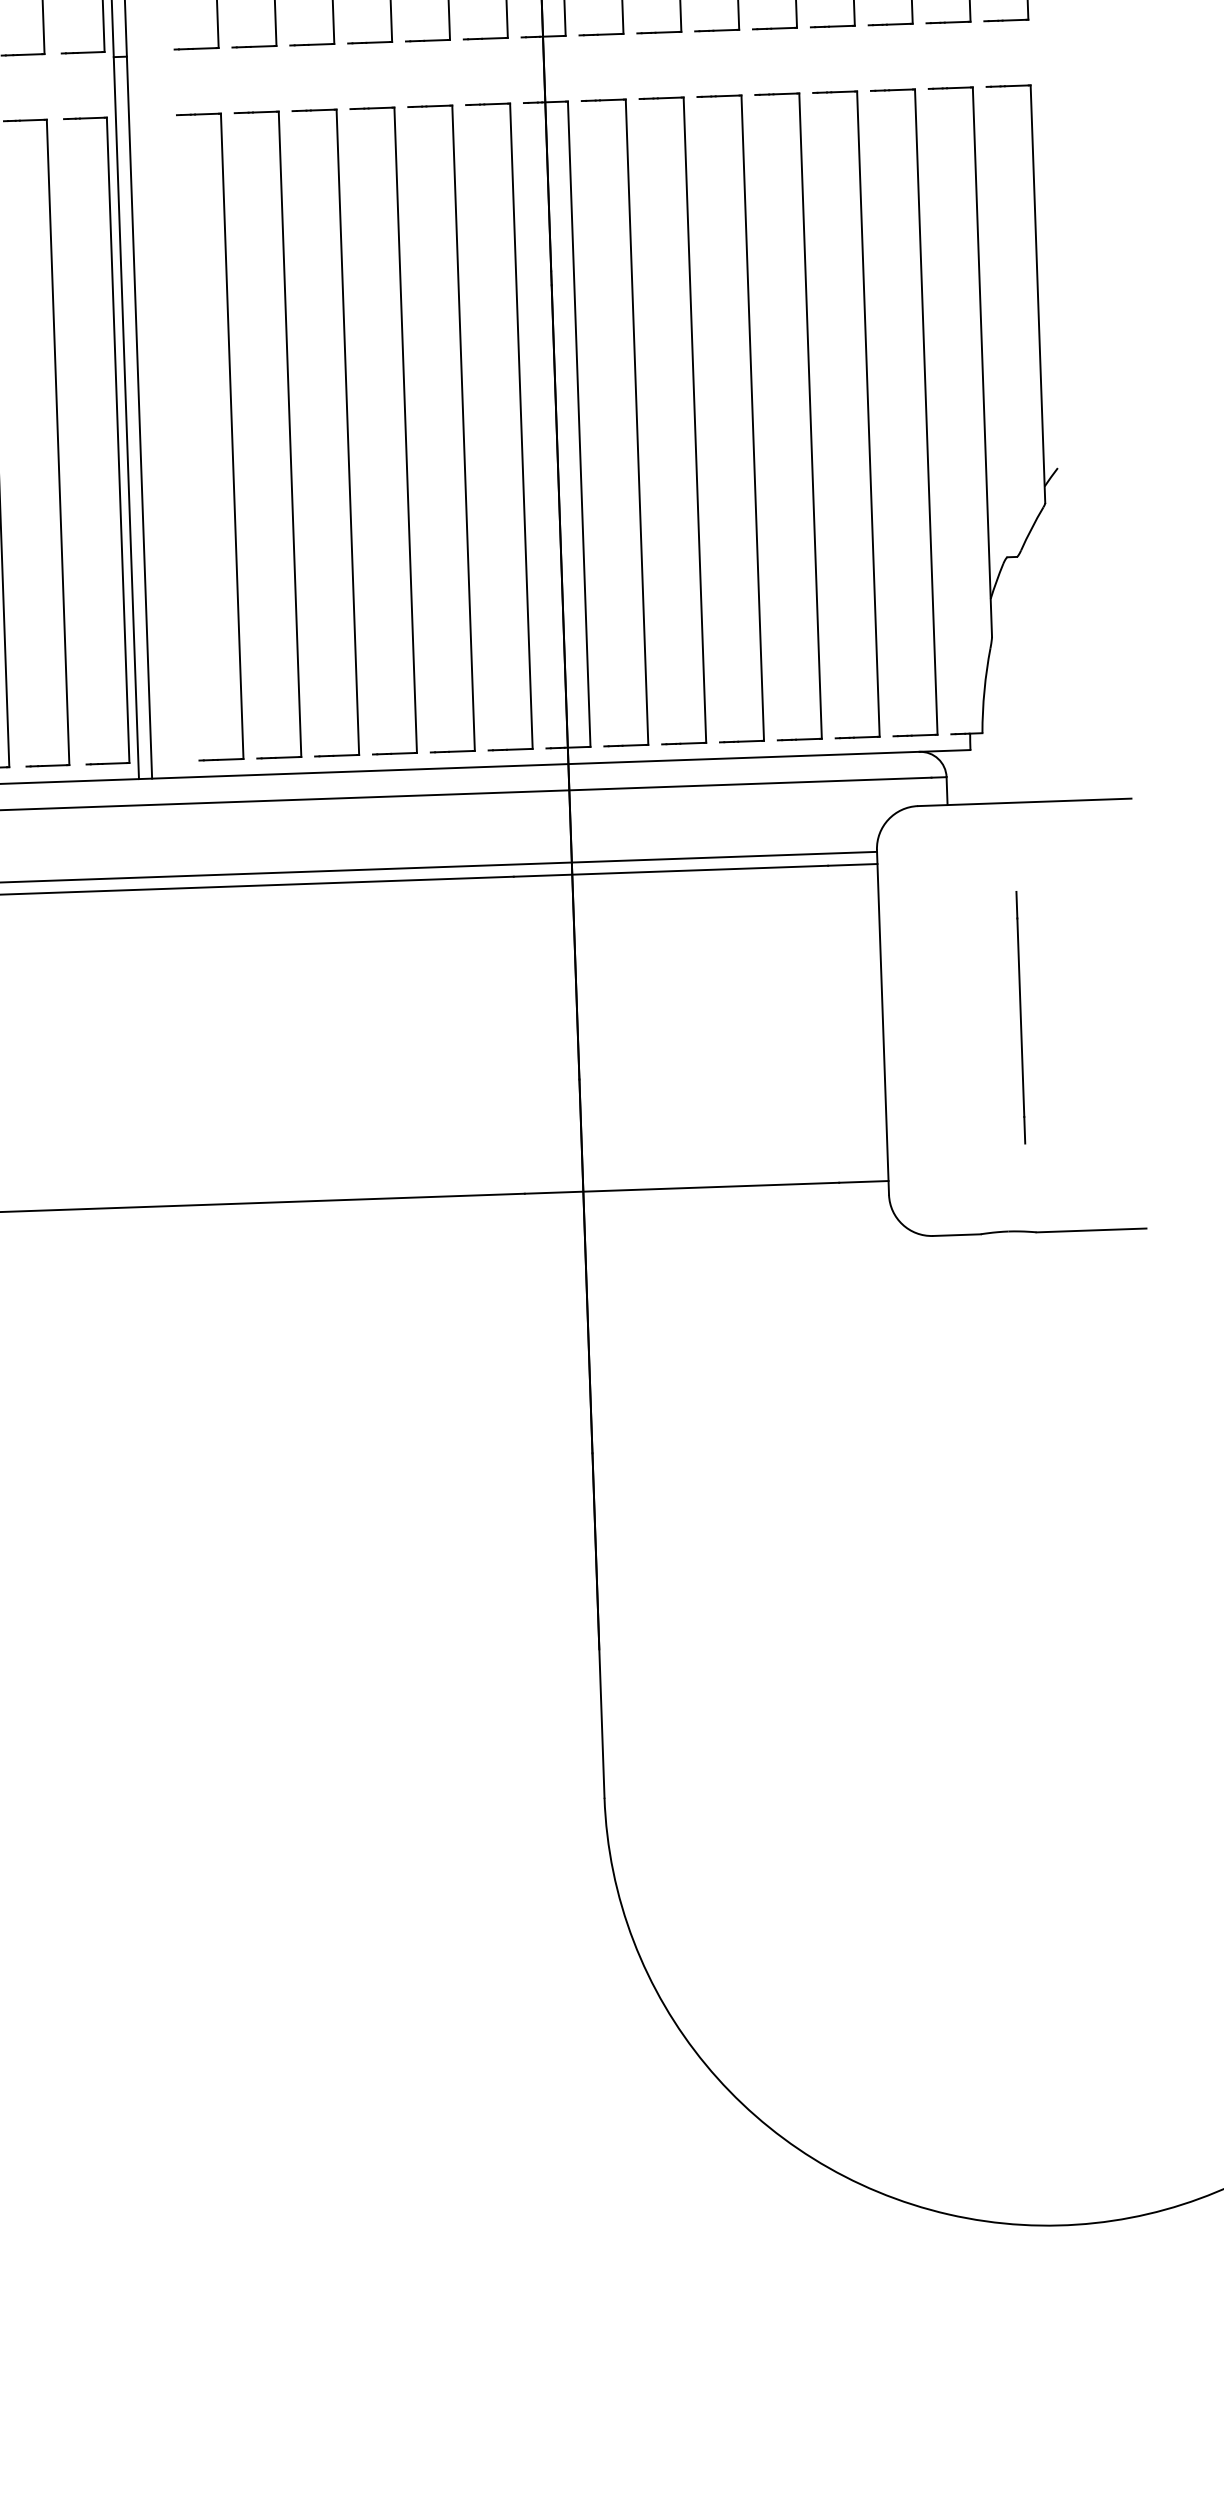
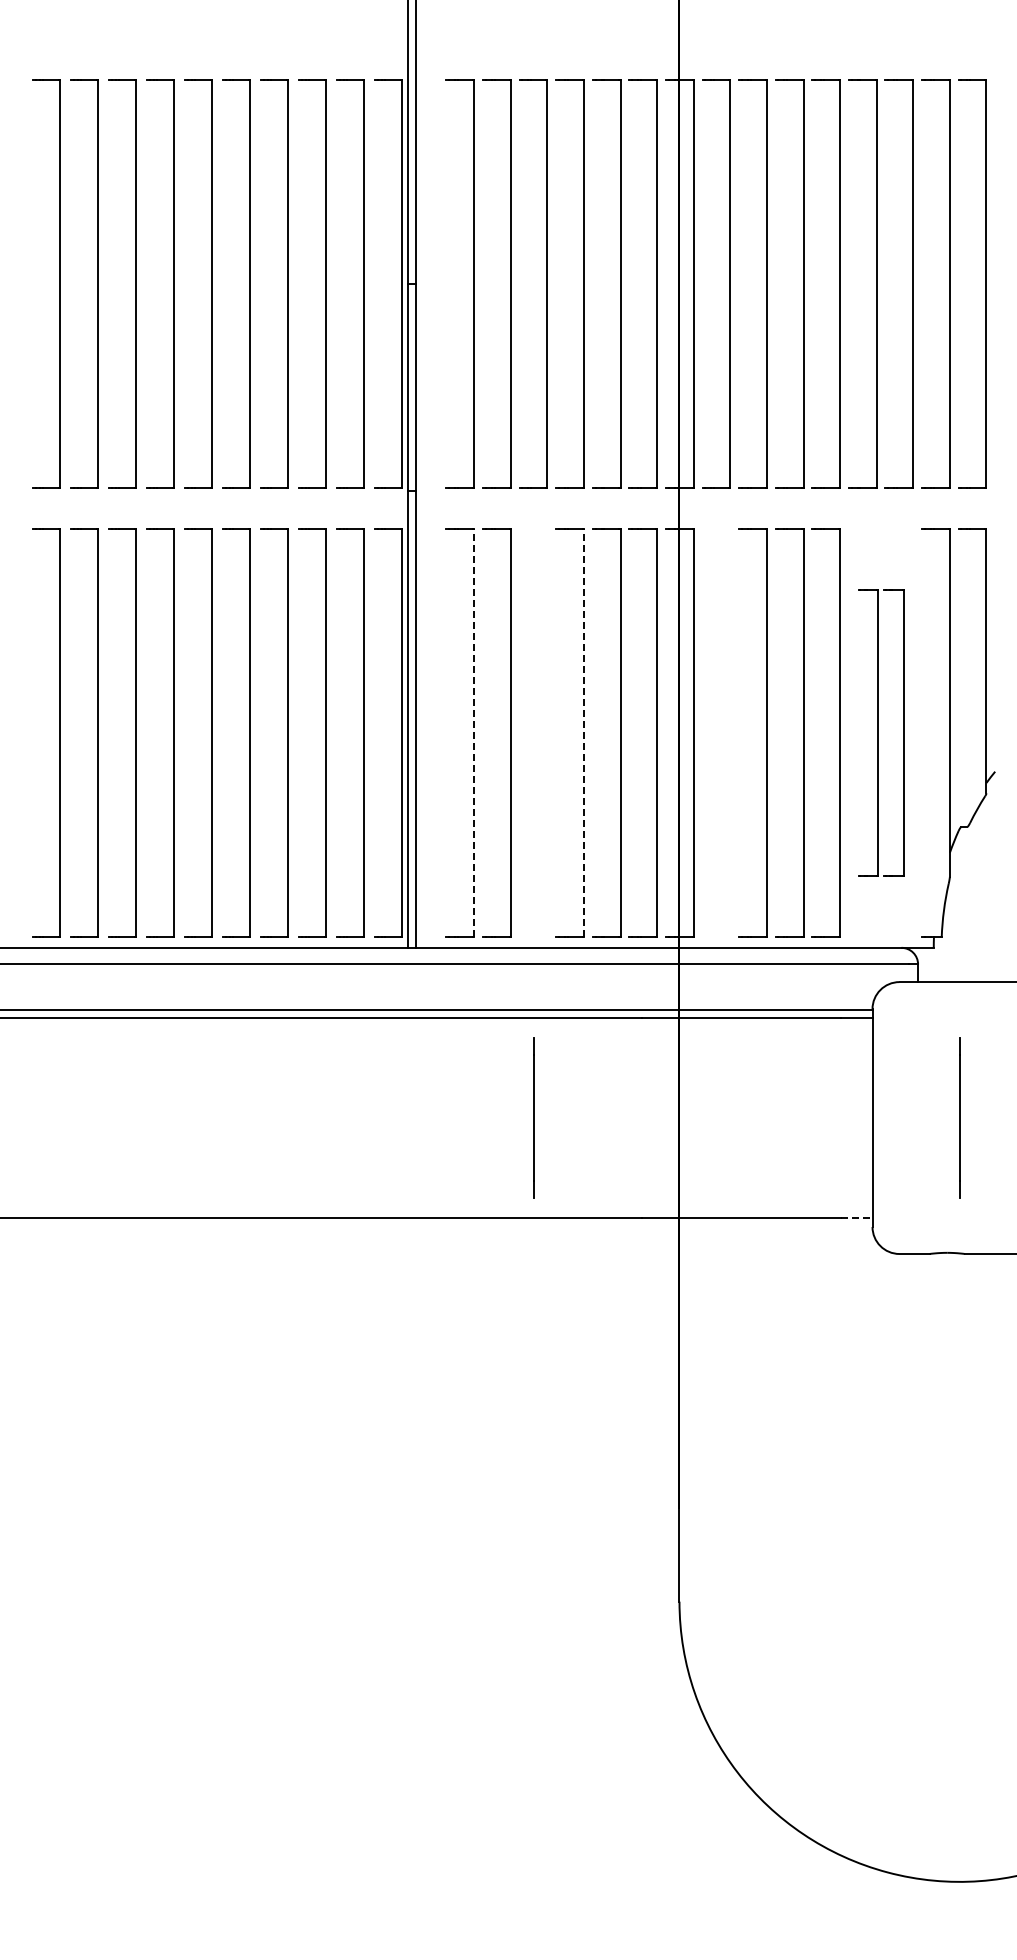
part: (874, 412) -> (880, 732), size x0.7
part: (635, 420) -> (729, 732), removed
line: (406, 428) -> (584, 732), solid -> dashed
part: (346, 430) -> (546, 732), removed
line: (232, 434) -> (474, 732), solid -> dashed
line: (346, 1040) -> (533, 1117), added
line: (863, 1182) -> (856, 1218), solid -> dashed

